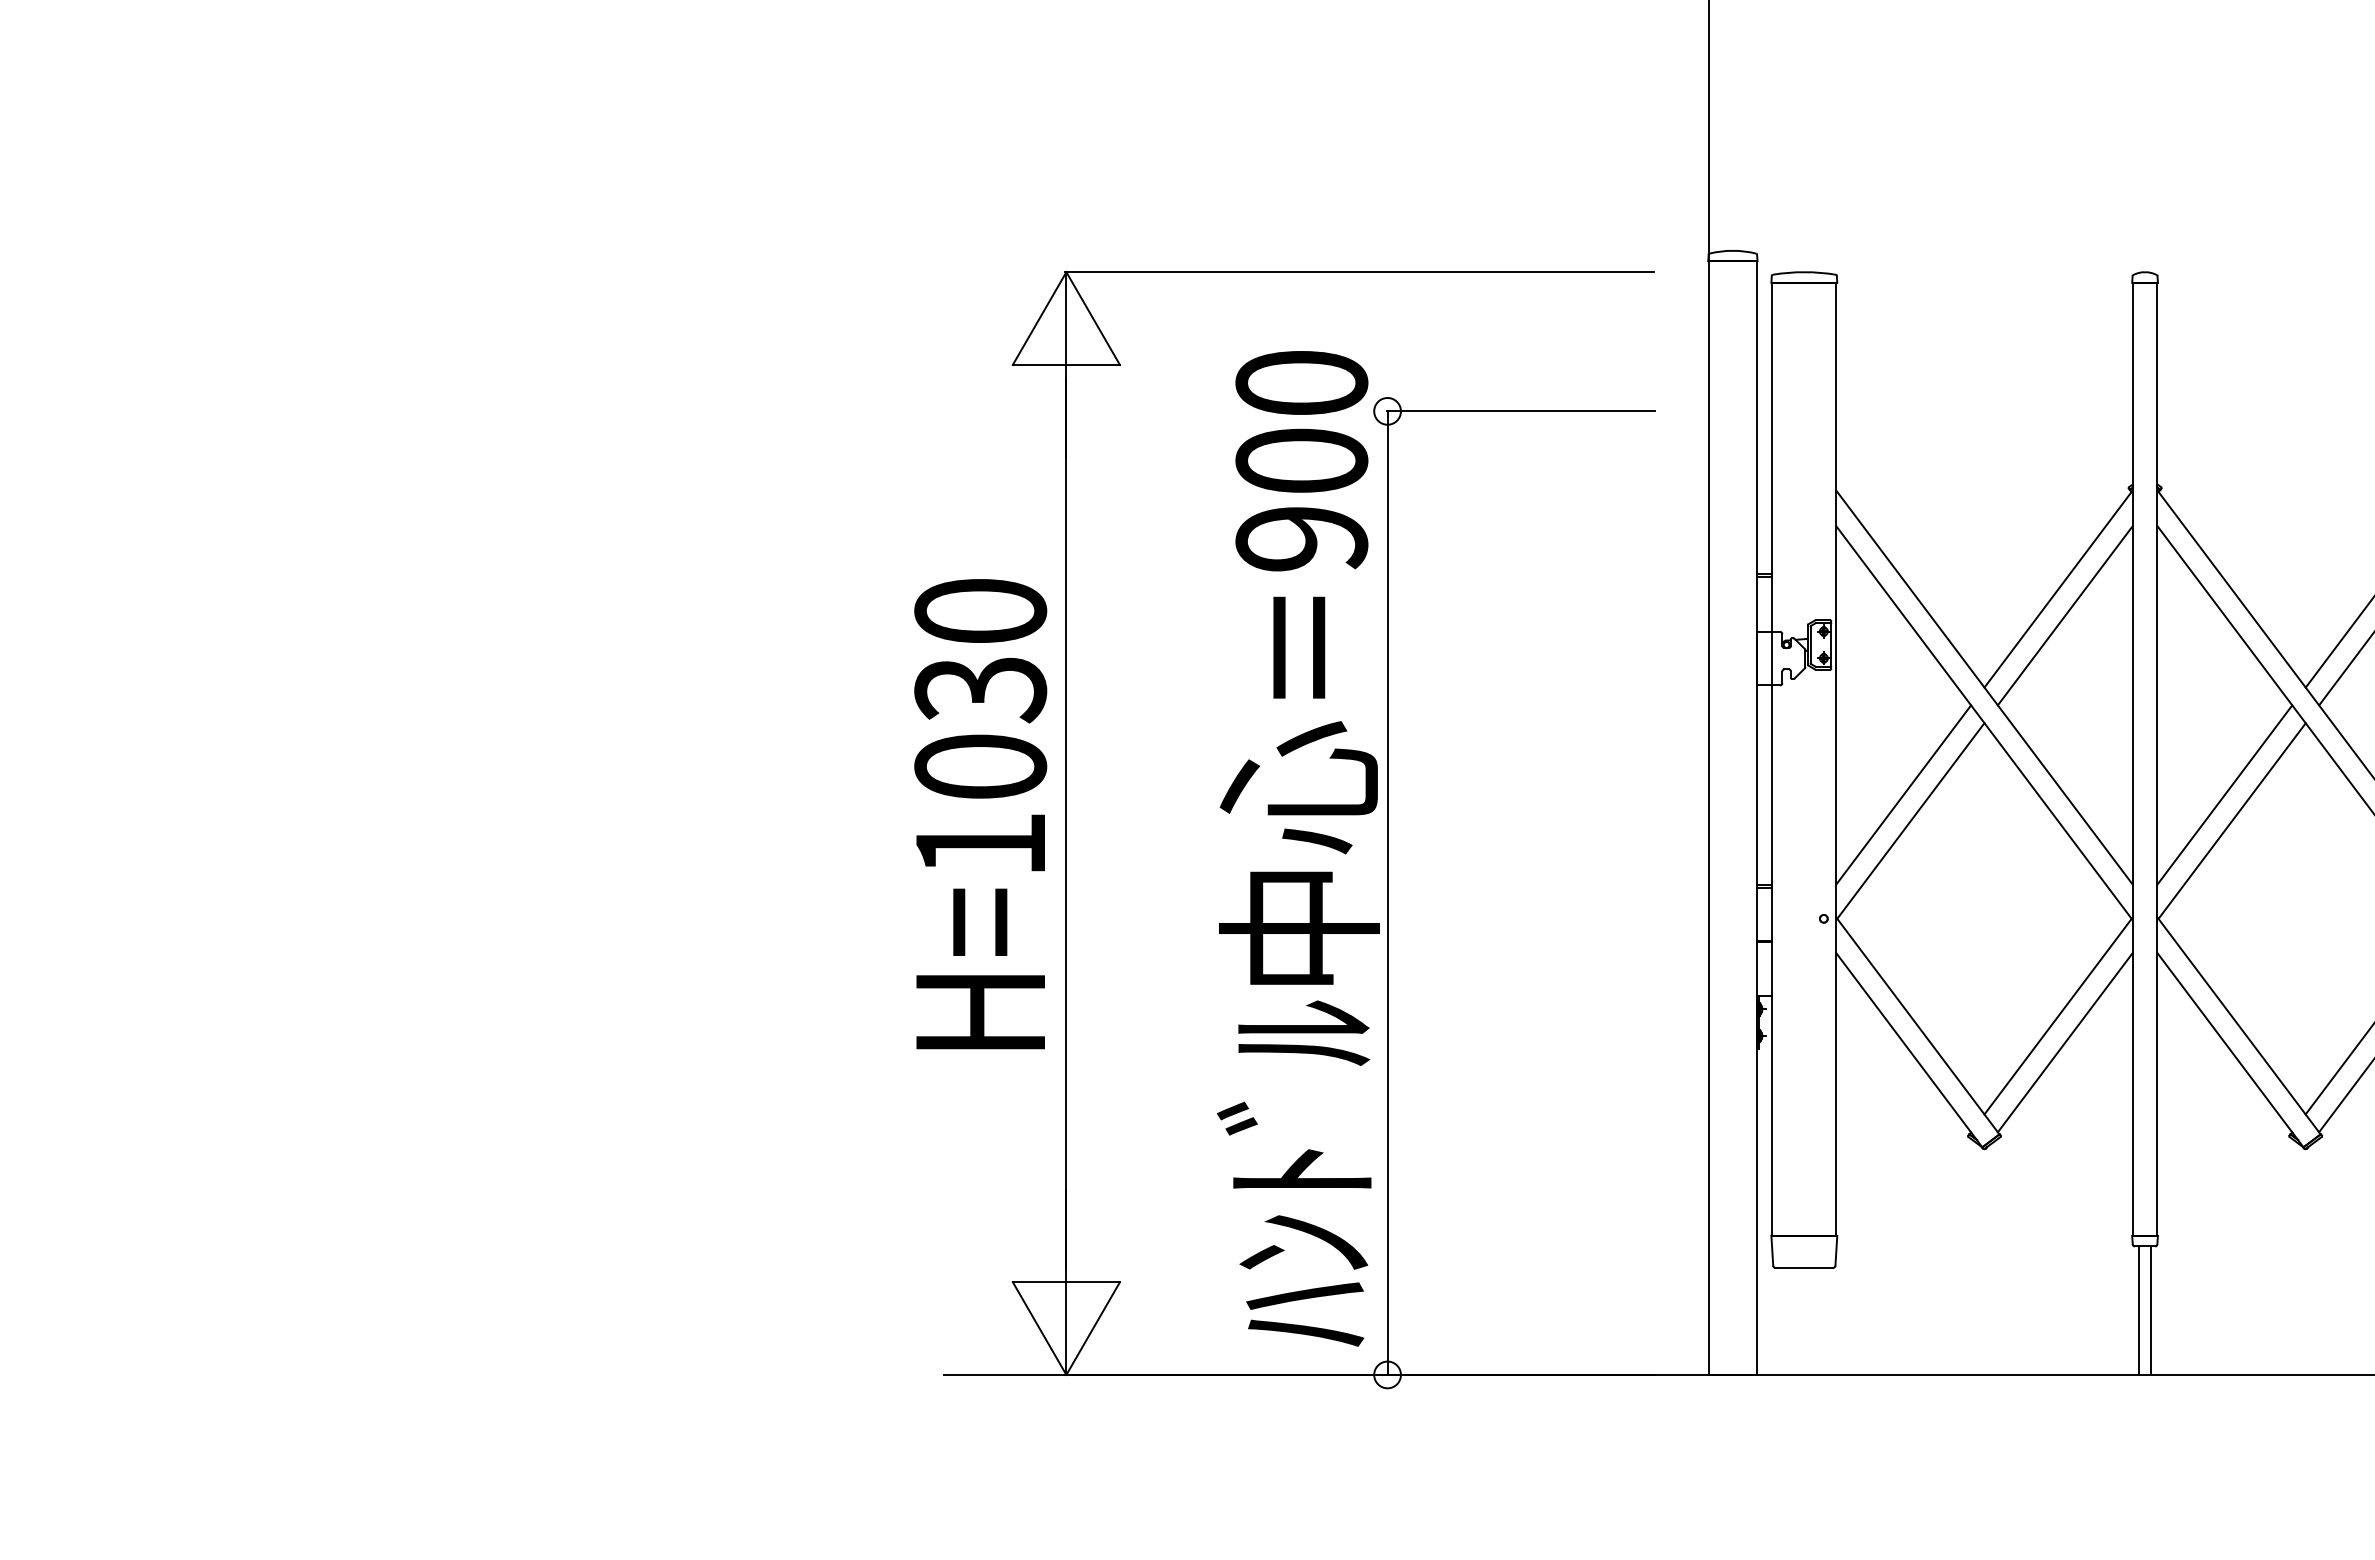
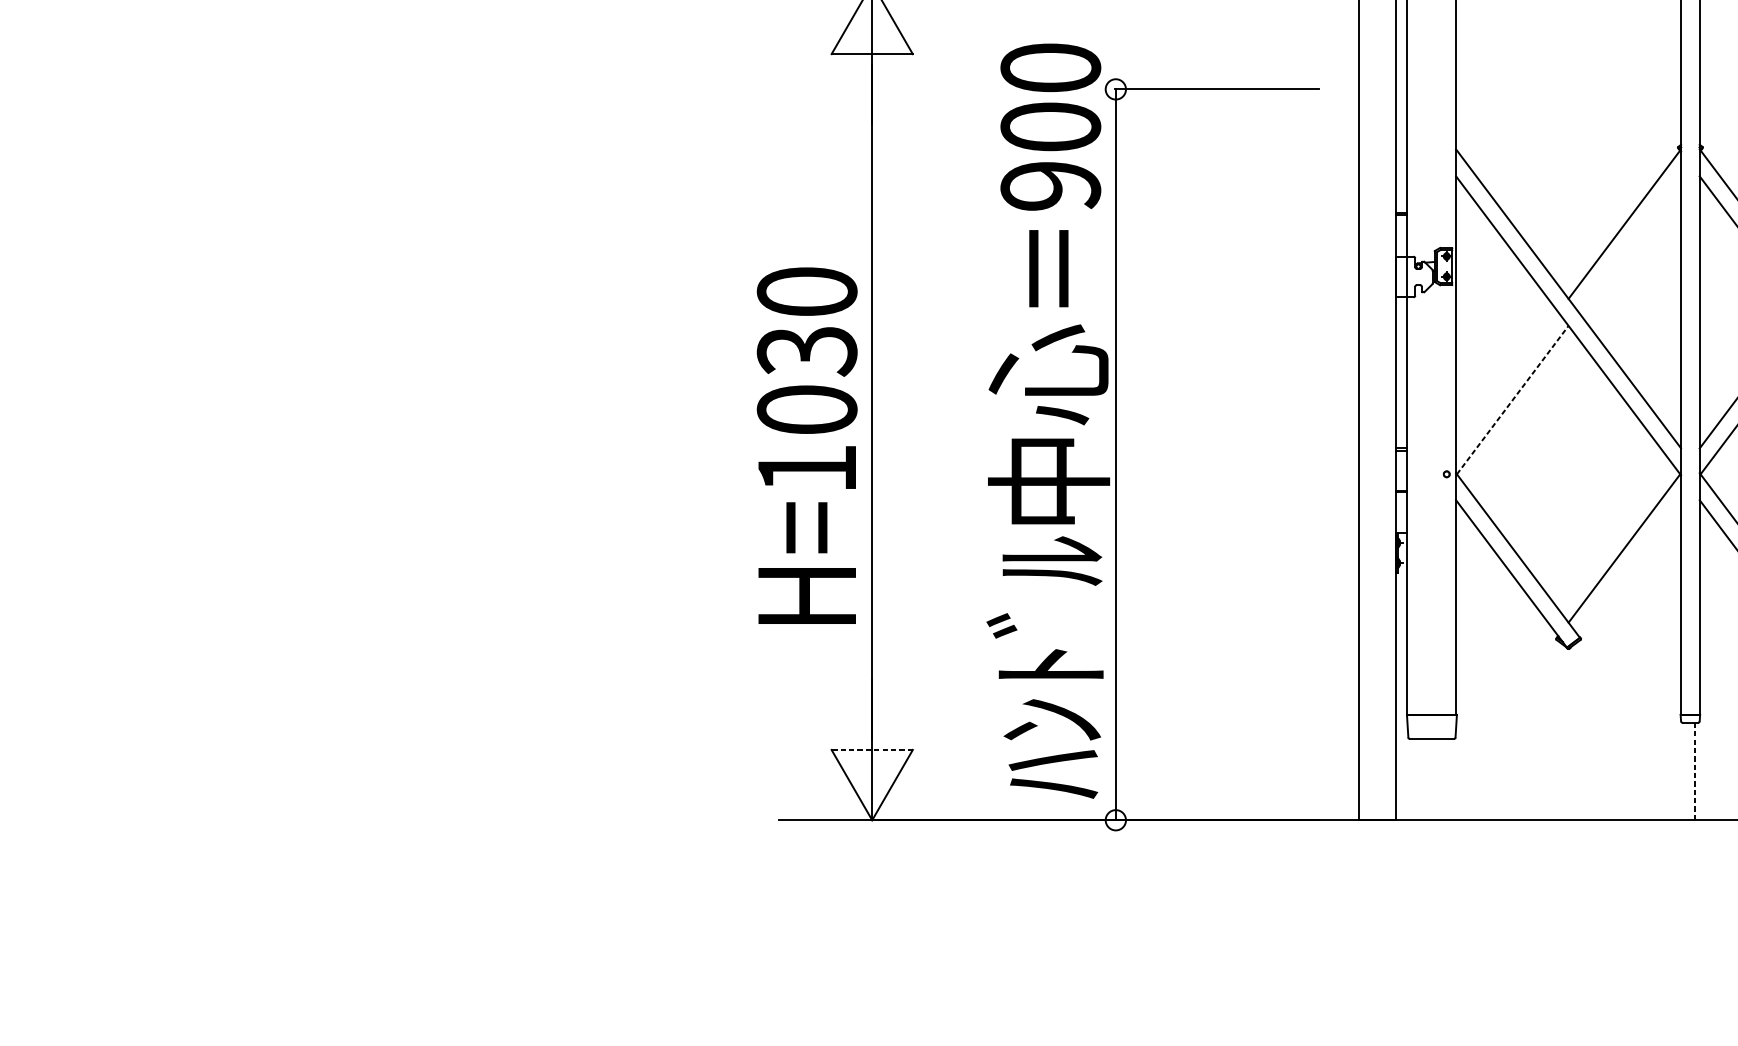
line: (2064, 615) -> (1629, 244), removed
line: (1903, 794) -> (1507, 380), removed
text: (980, 814) -> (807, 445), moved
line: (1911, 820) -> (1513, 399), solid -> dashed
line: (2064, 1042) -> (1629, 568), removed
line: (1066, 1282) -> (872, 750), solid -> dashed
line: (2138, 1310) -> (1685, 771), removed
line: (2151, 1311) -> (1695, 772), solid -> dashed

